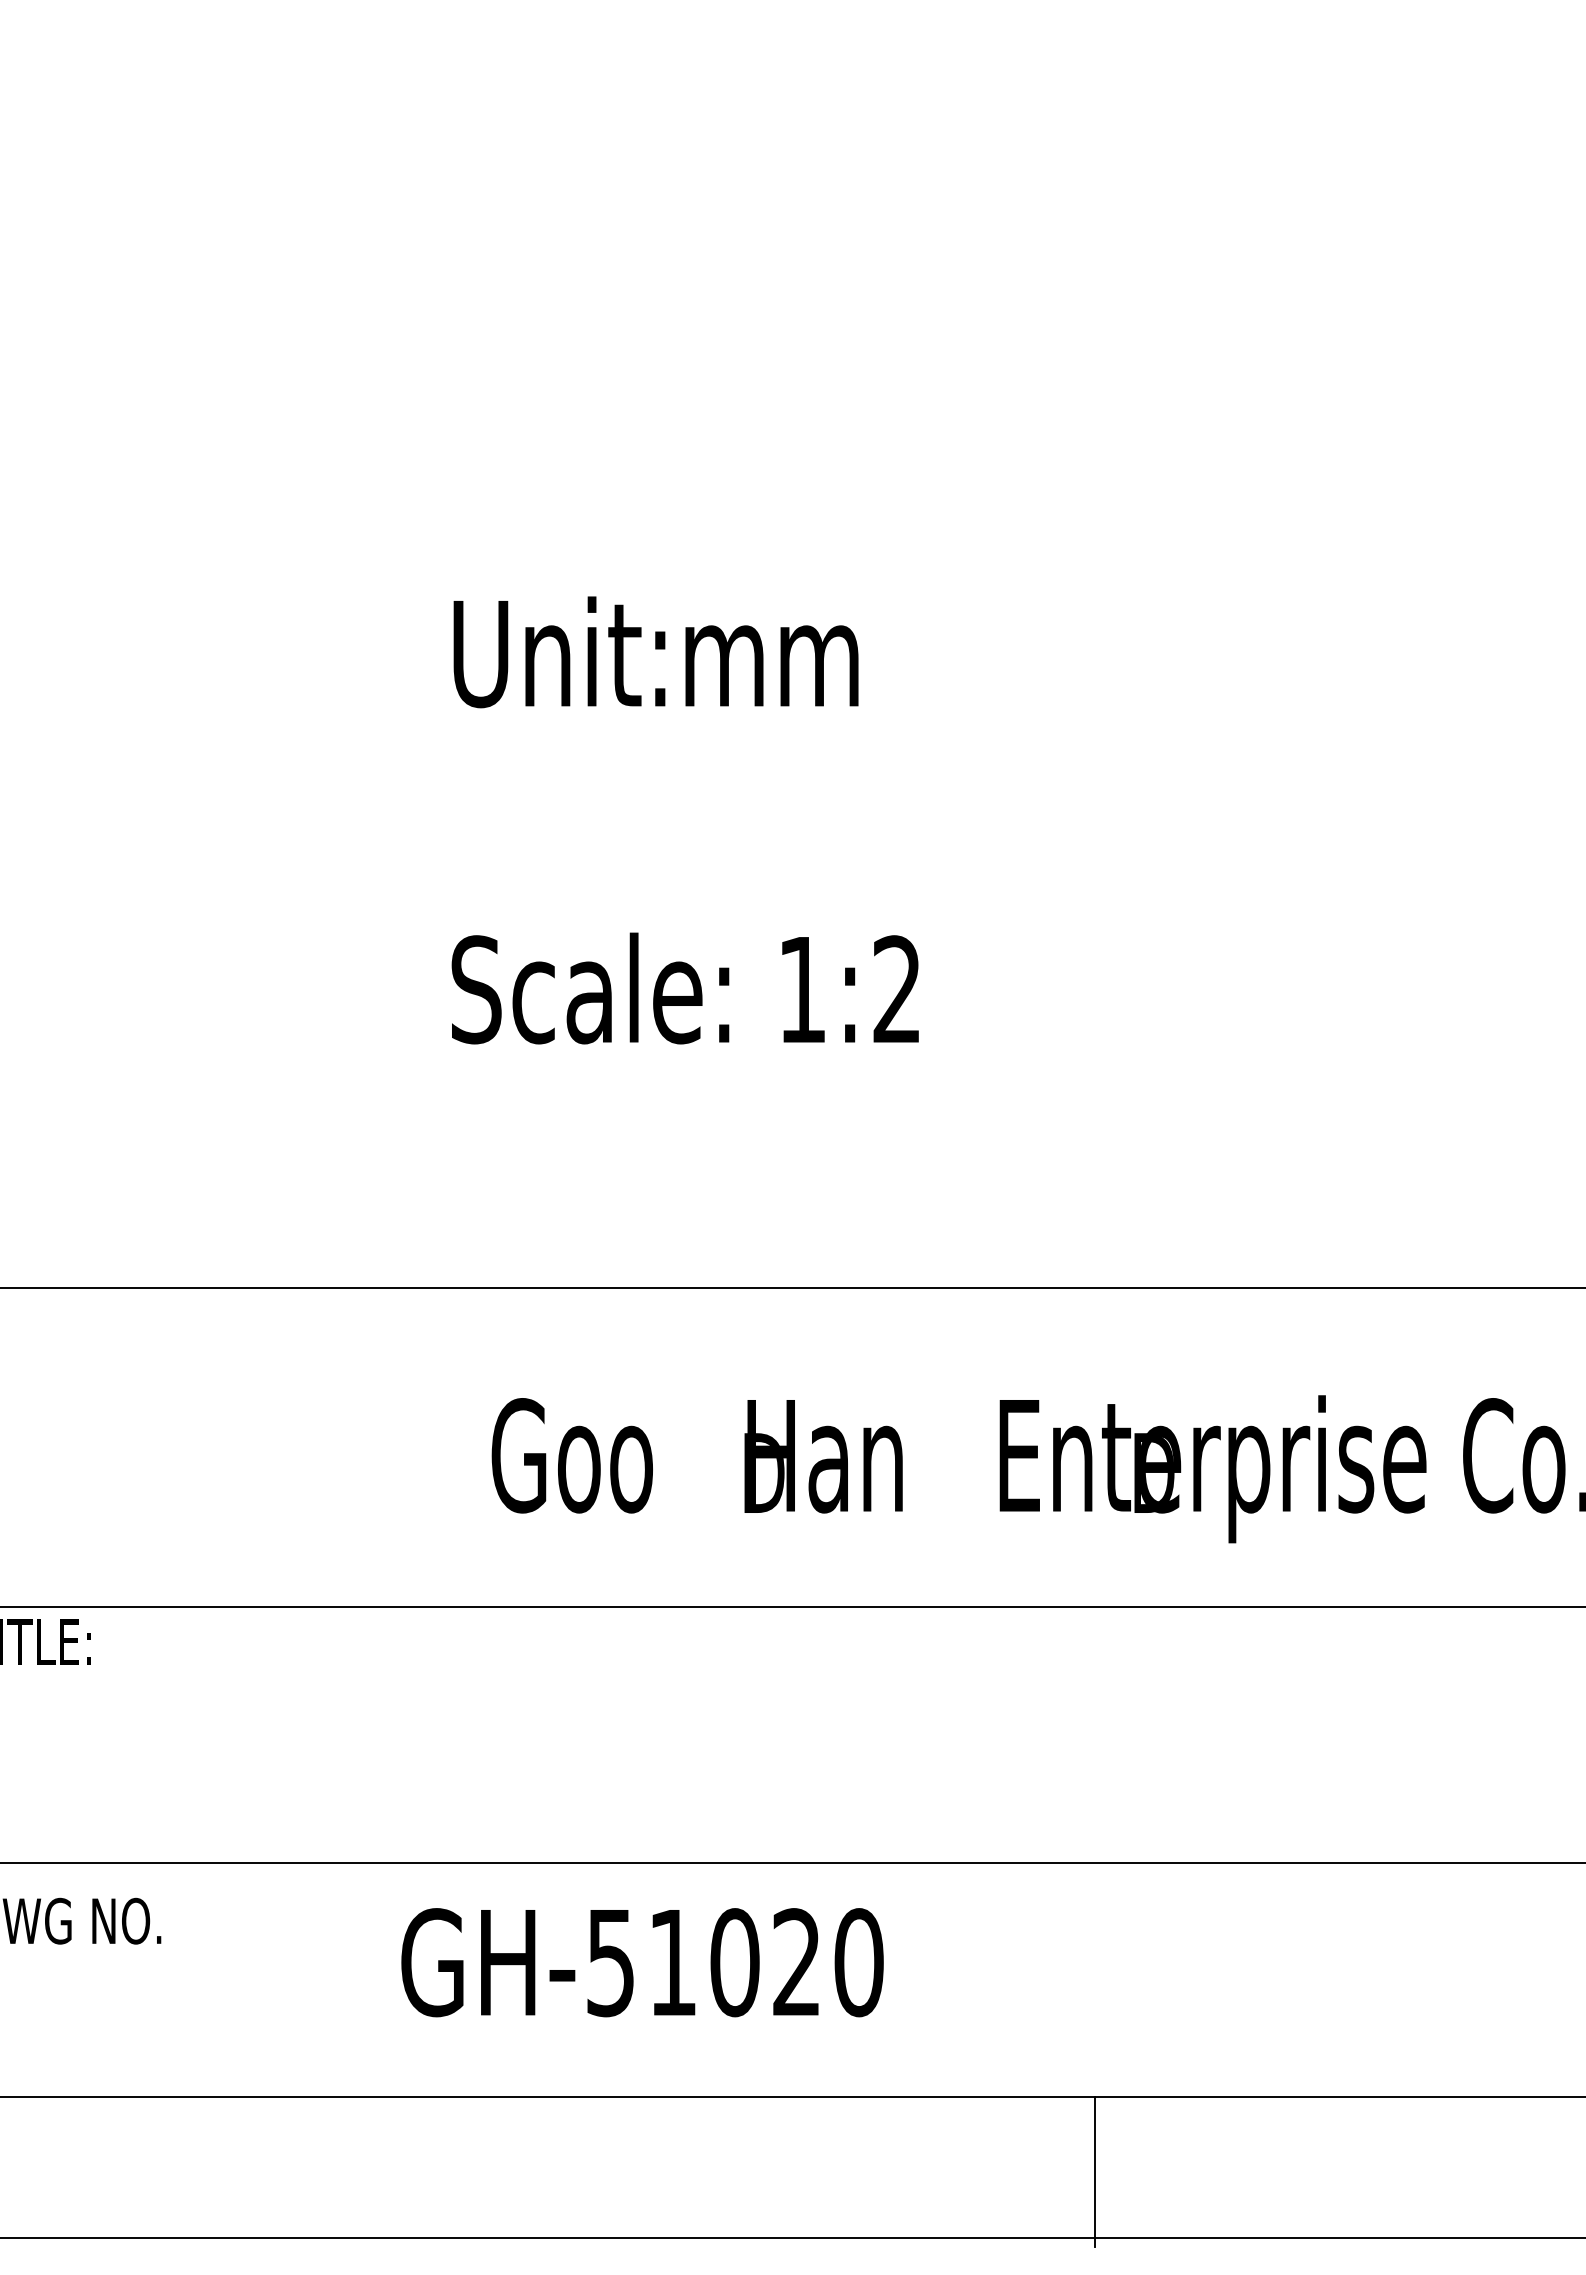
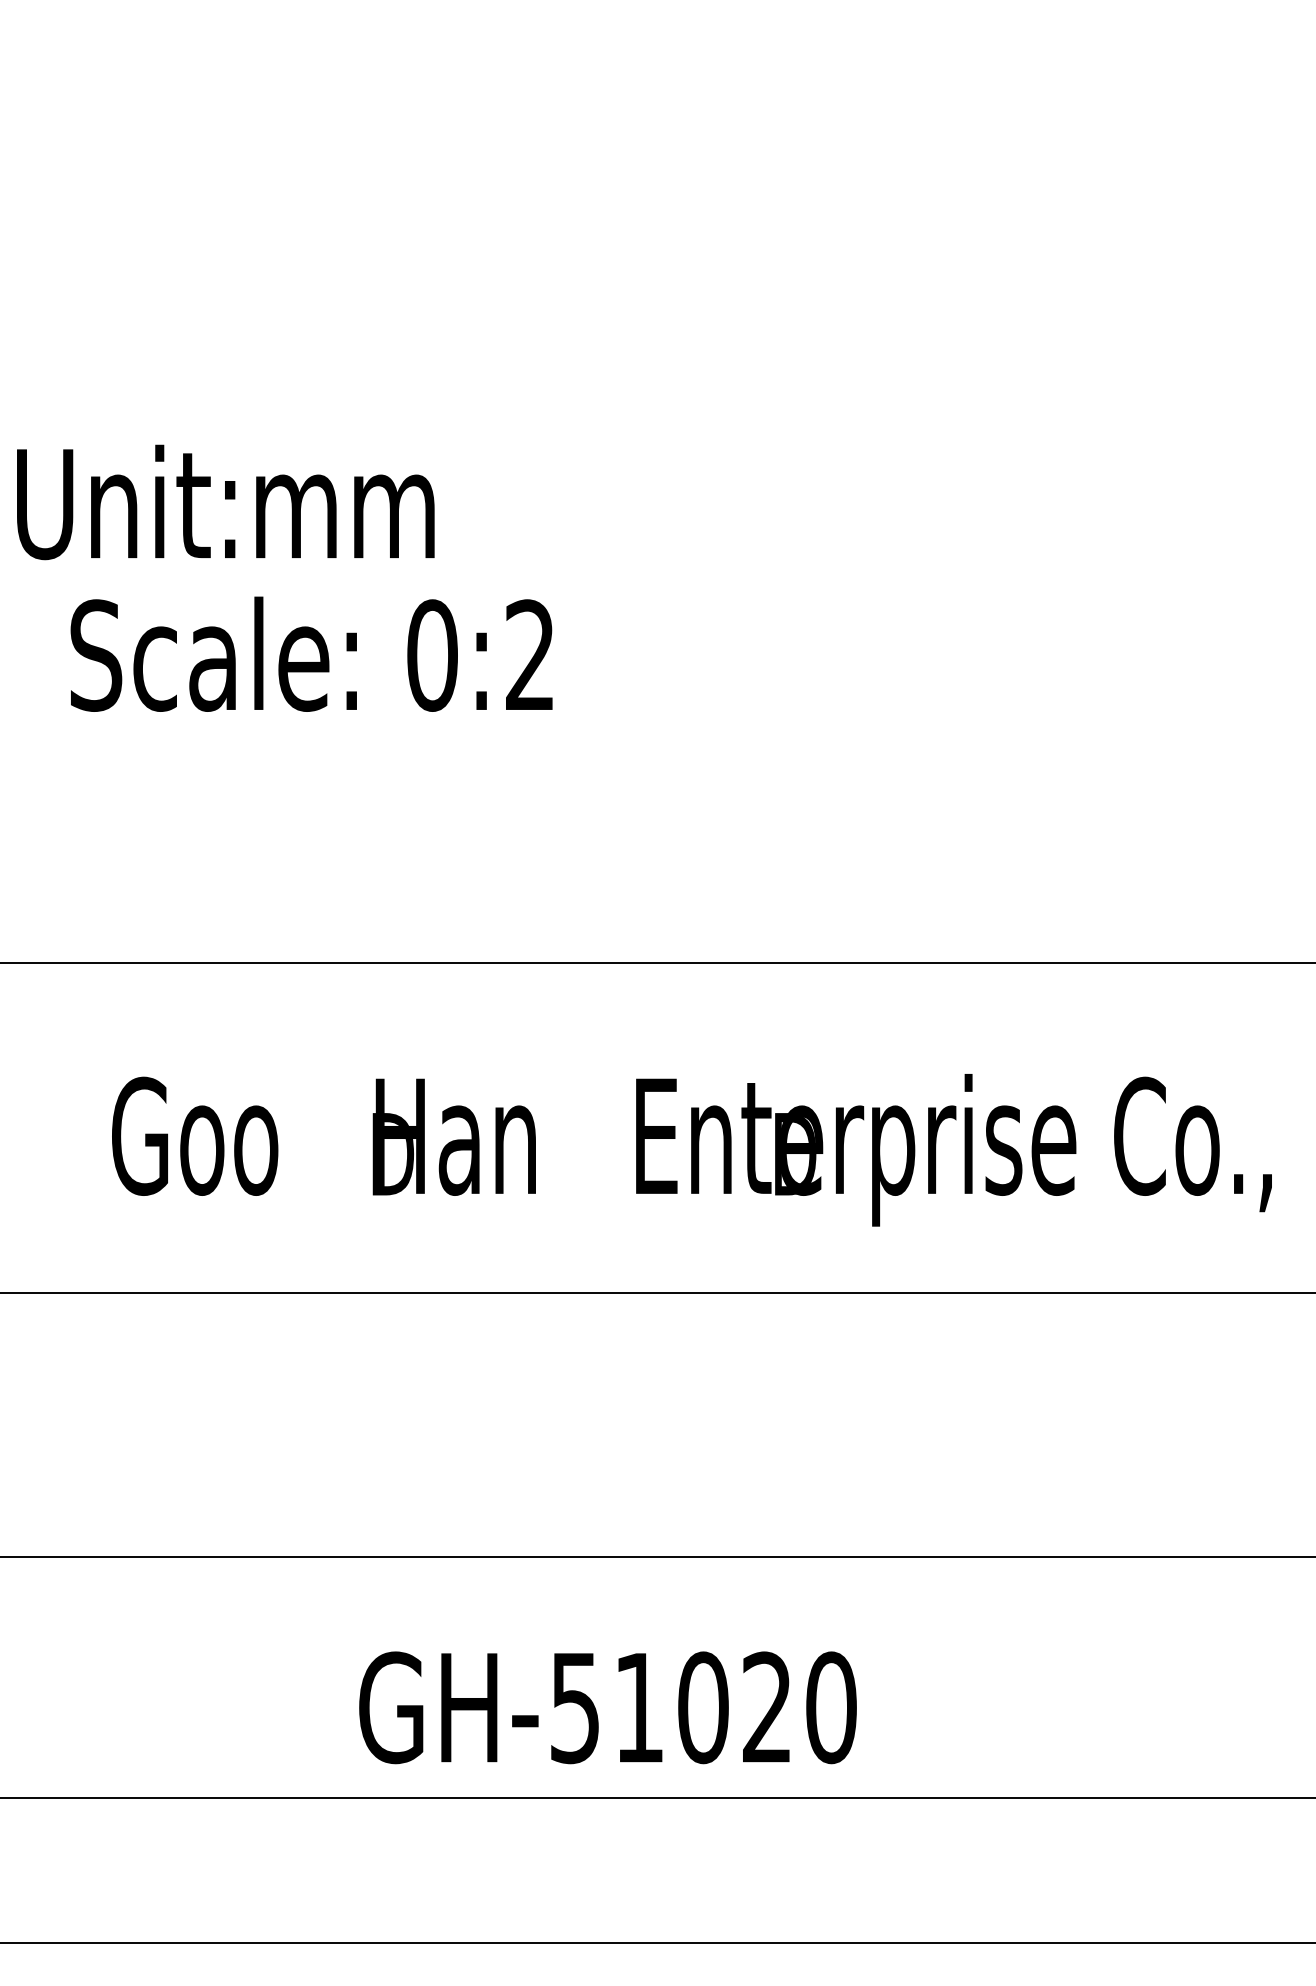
text: (655, 652) -> (225, 502), moved
text: (802, 989) -> (432, 655), 1:2 -> 0:2
text: (642, 1962) -> (607, 1707), moved
line: (1094, 2171) -> (733, 1874), removed

